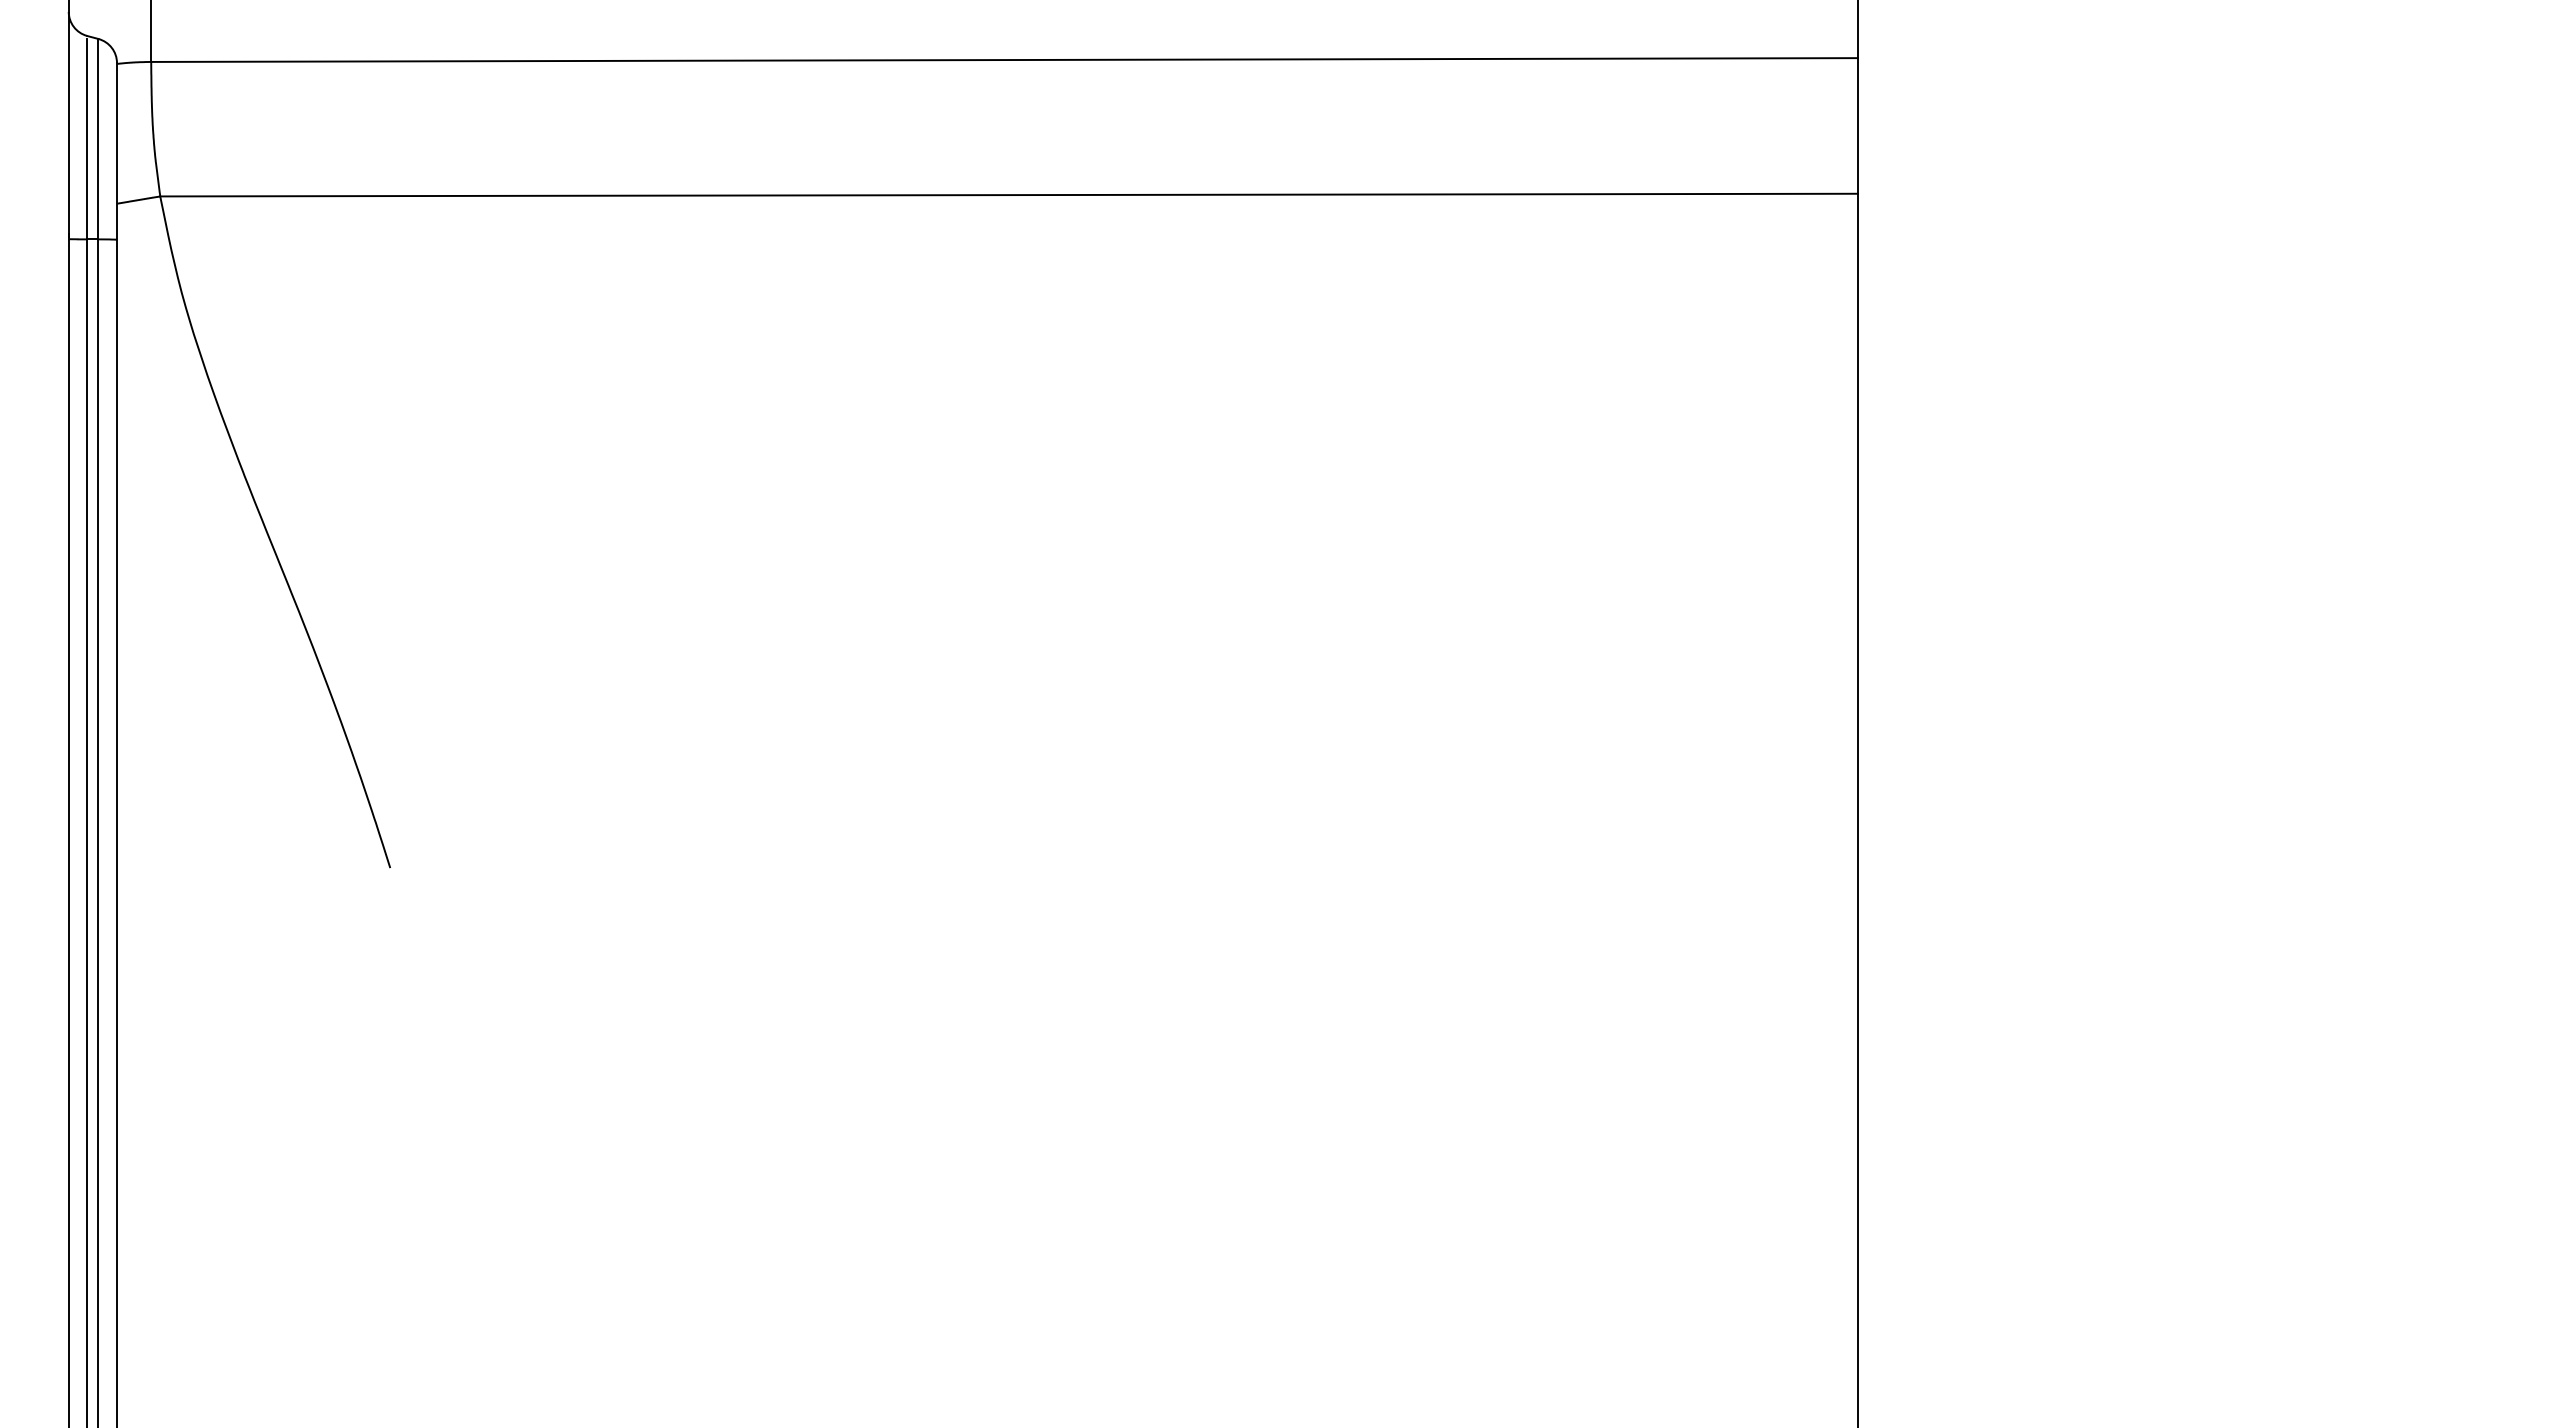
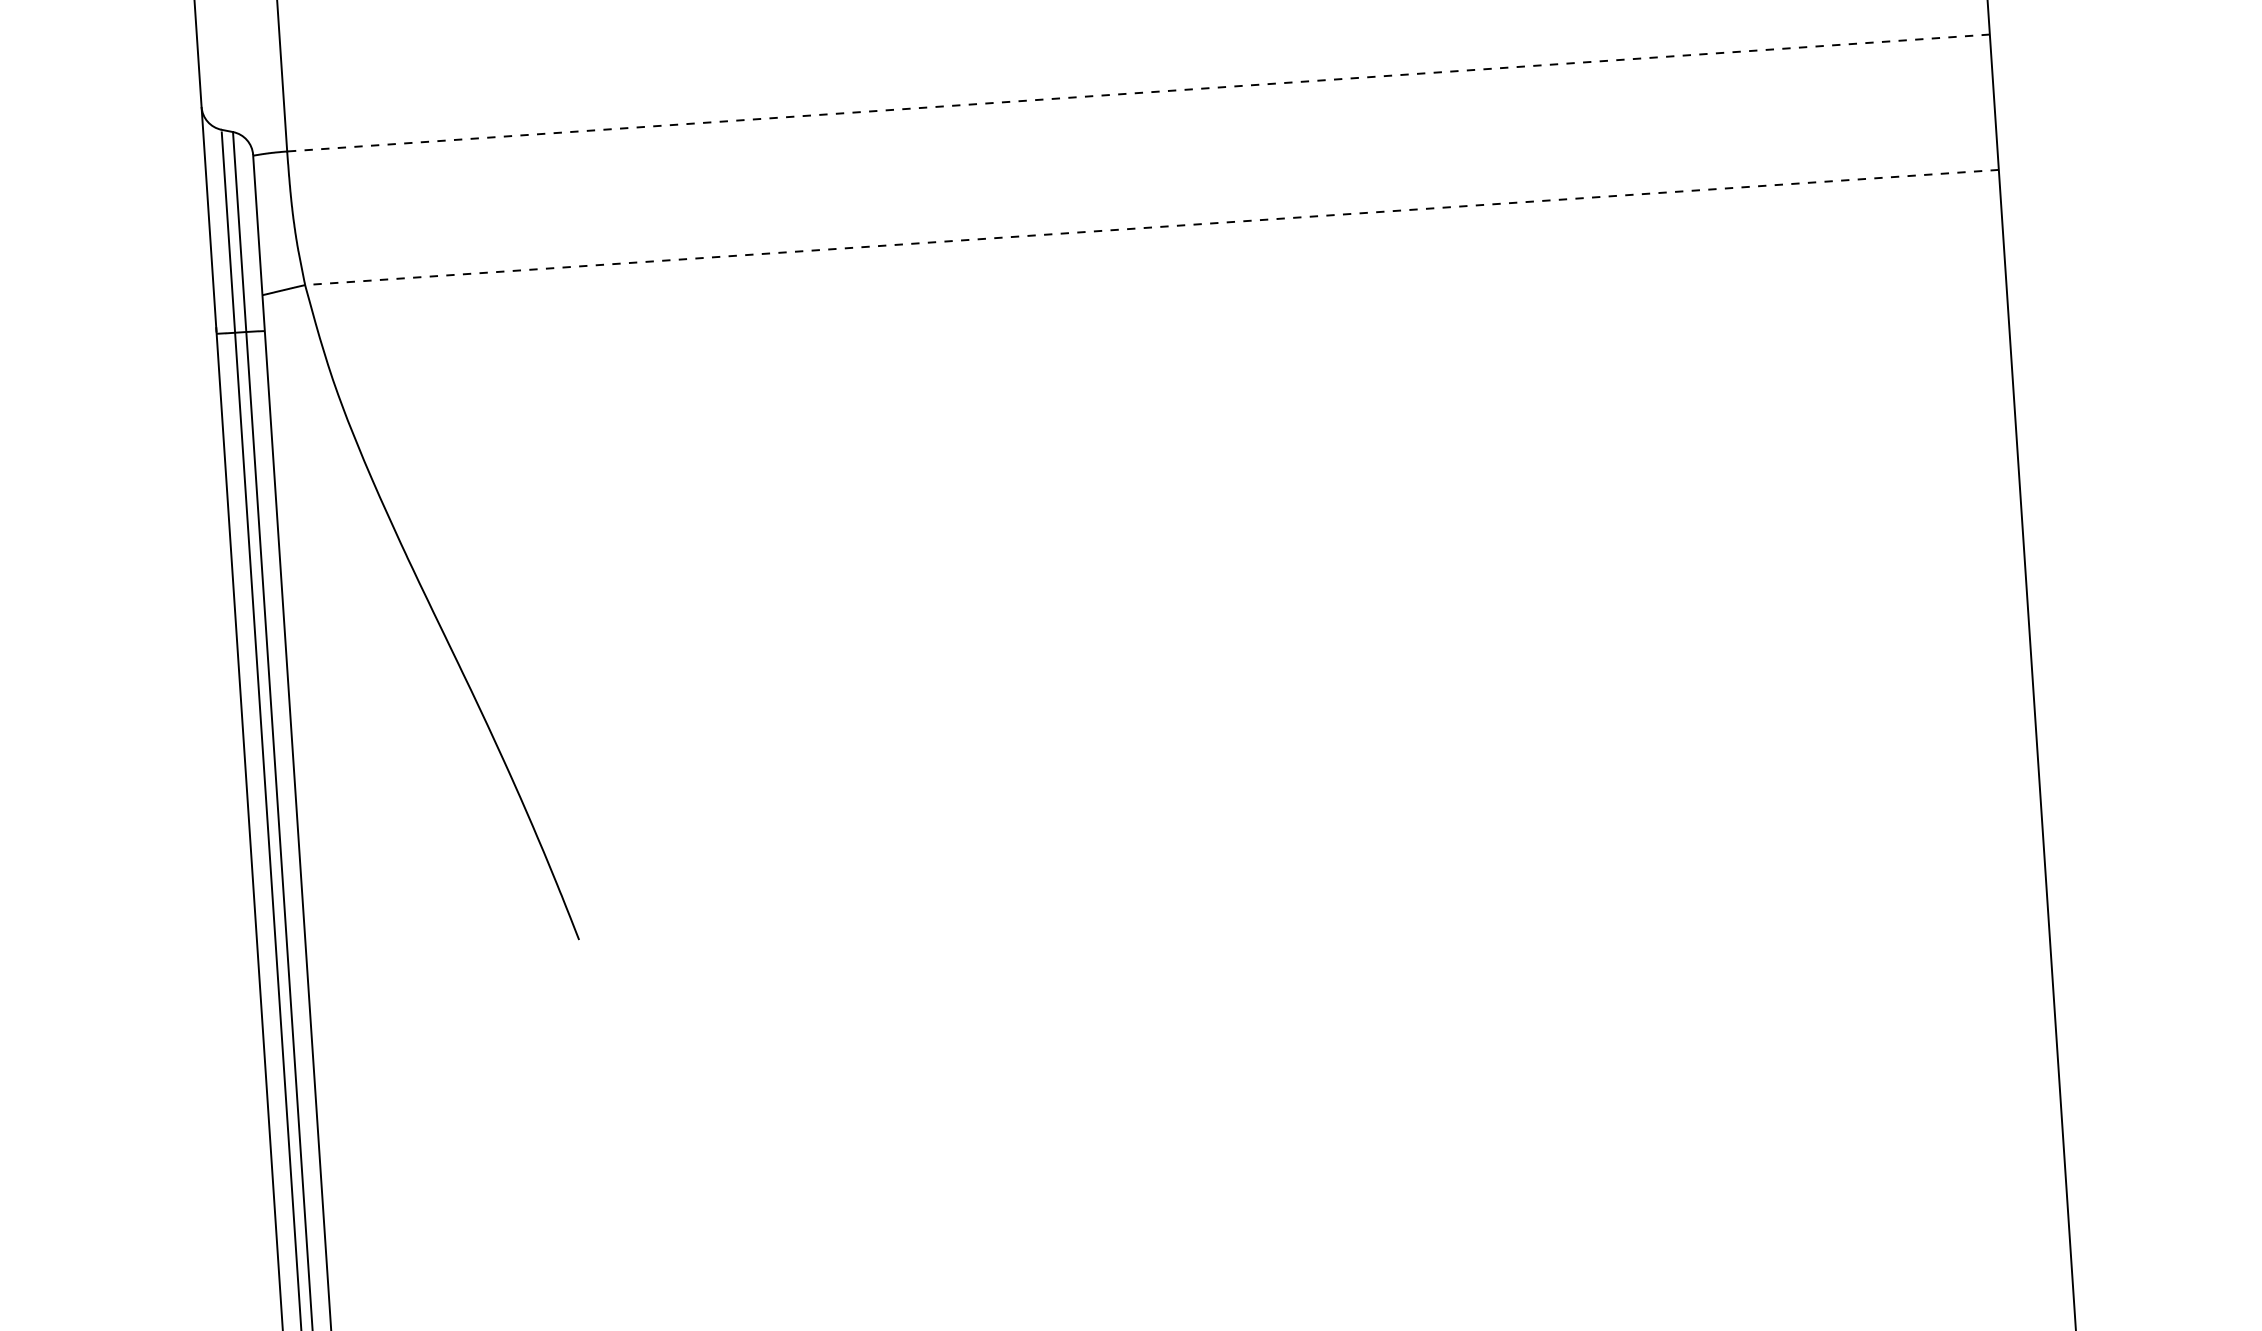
line: (1004, 60) -> (1138, 93), solid -> dashed
line: (1009, 195) -> (1152, 227), solid -> dashed

